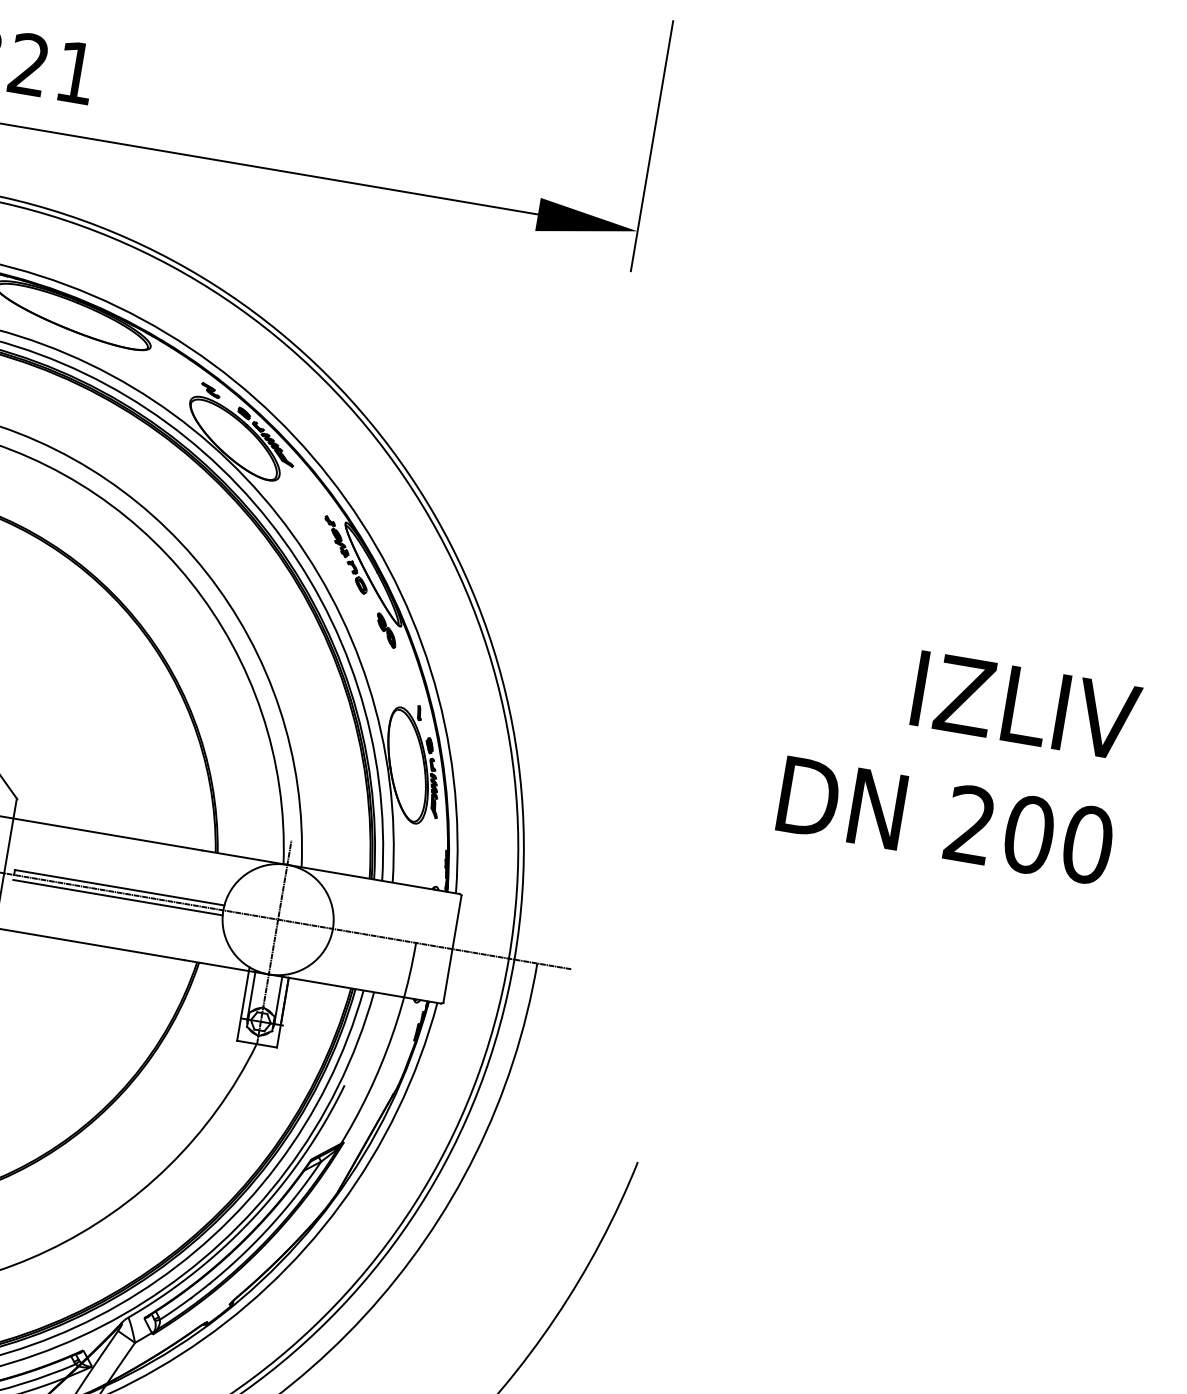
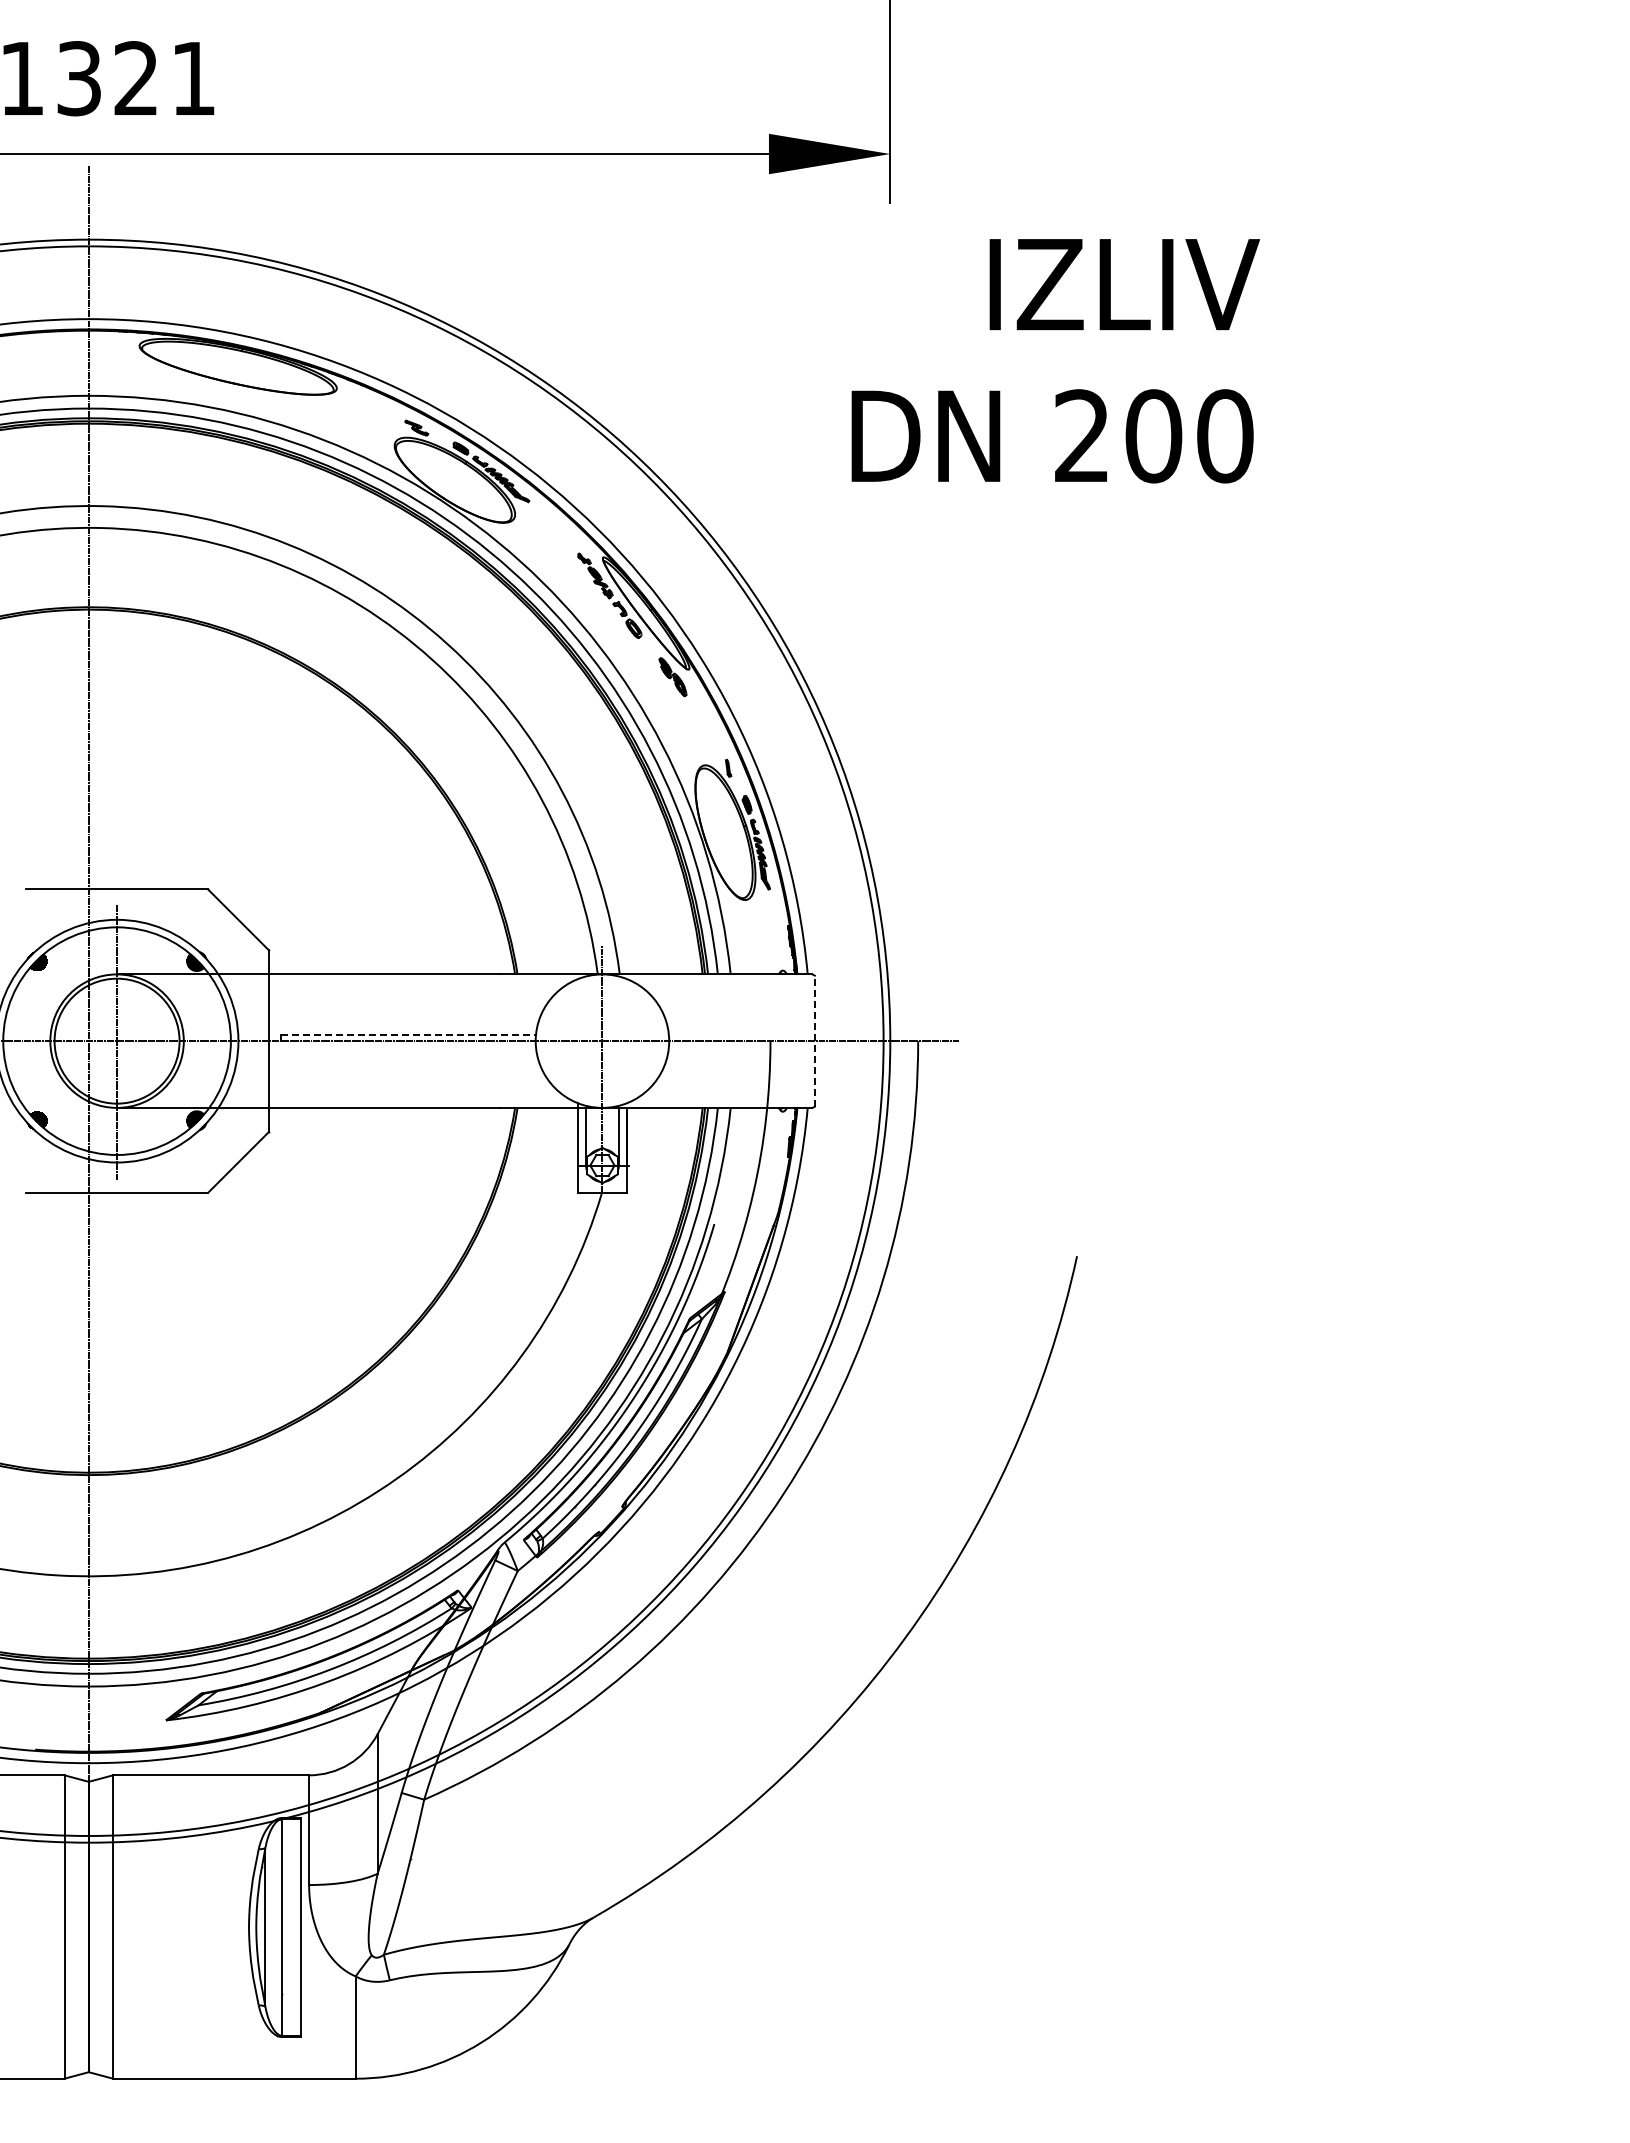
text: (958, 759) -> (1055, 361), moved
line: (119, 888) -> (408, 1035), solid -> dashed
line: (117, 897) -> (407, 1047), removed
line: (452, 949) -> (814, 1041), solid -> dashed

